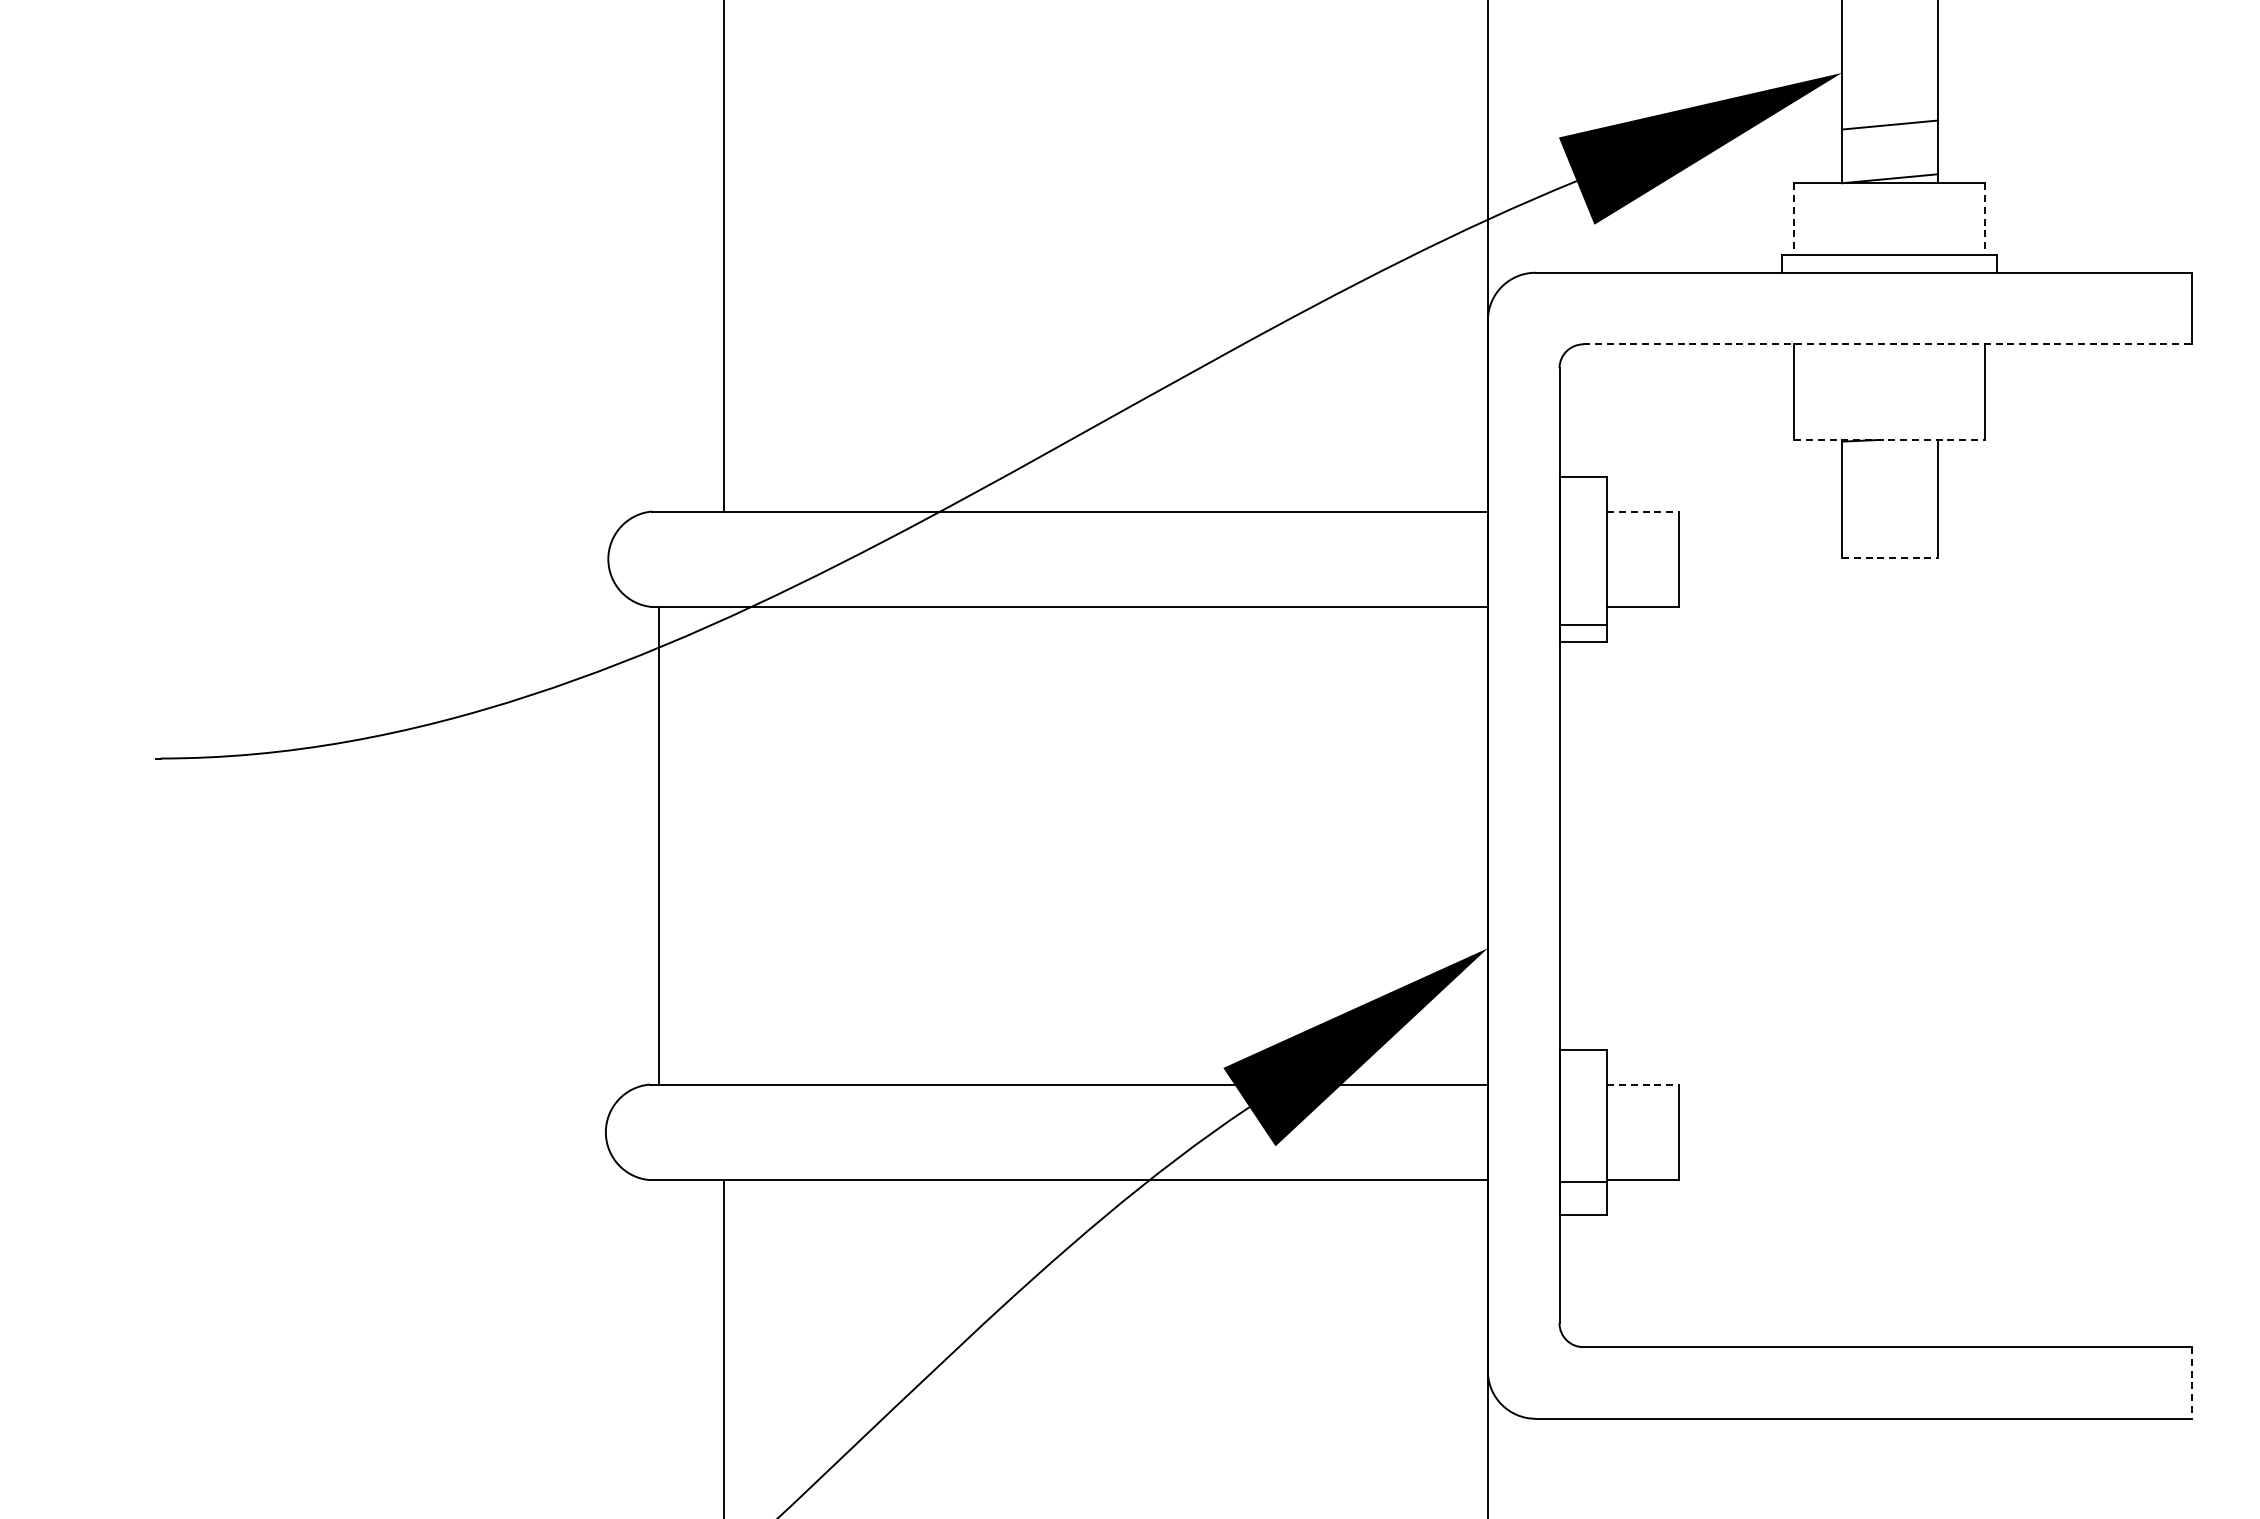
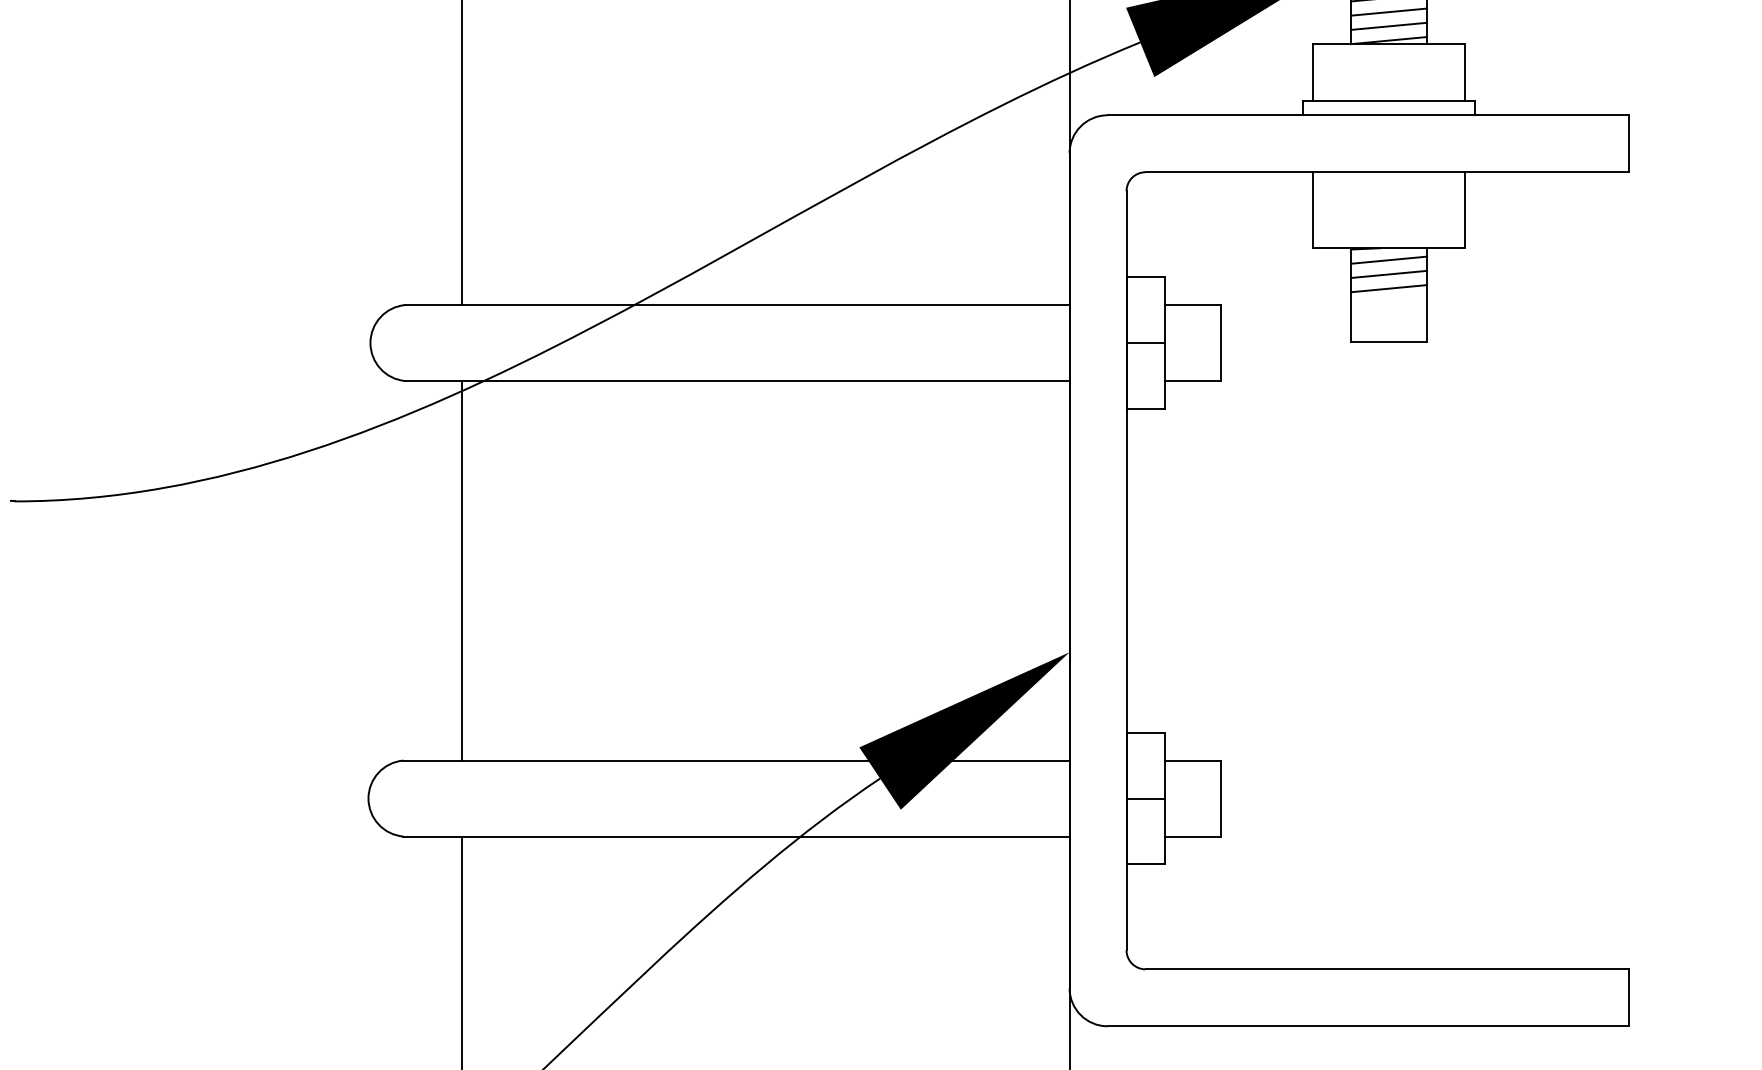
line: (1889, 142) -> (1388, 11), added
line: (1889, 160) -> (1388, 26), added
line: (1794, 219) -> (1313, 72), dashed -> solid
line: (1985, 219) -> (1465, 72), dashed -> solid
line: (1888, 344) -> (1388, 172), dashed -> solid
line: (1889, 439) -> (1388, 247), dashed -> solid
line: (1889, 454) -> (1388, 259), added
line: (1889, 472) -> (1388, 274), added
line: (1889, 490) -> (1388, 288), added
line: (1643, 511) -> (1193, 305), dashed -> solid
line: (1889, 557) -> (1388, 341), dashed -> solid
line: (1583, 625) -> (1145, 343), moved
line: (658, 845) -> (462, 570), moved
line: (1643, 1084) -> (1193, 760), dashed -> solid
line: (1583, 1182) -> (1145, 798), moved
line: (2192, 1382) -> (1629, 997), dashed -> solid

